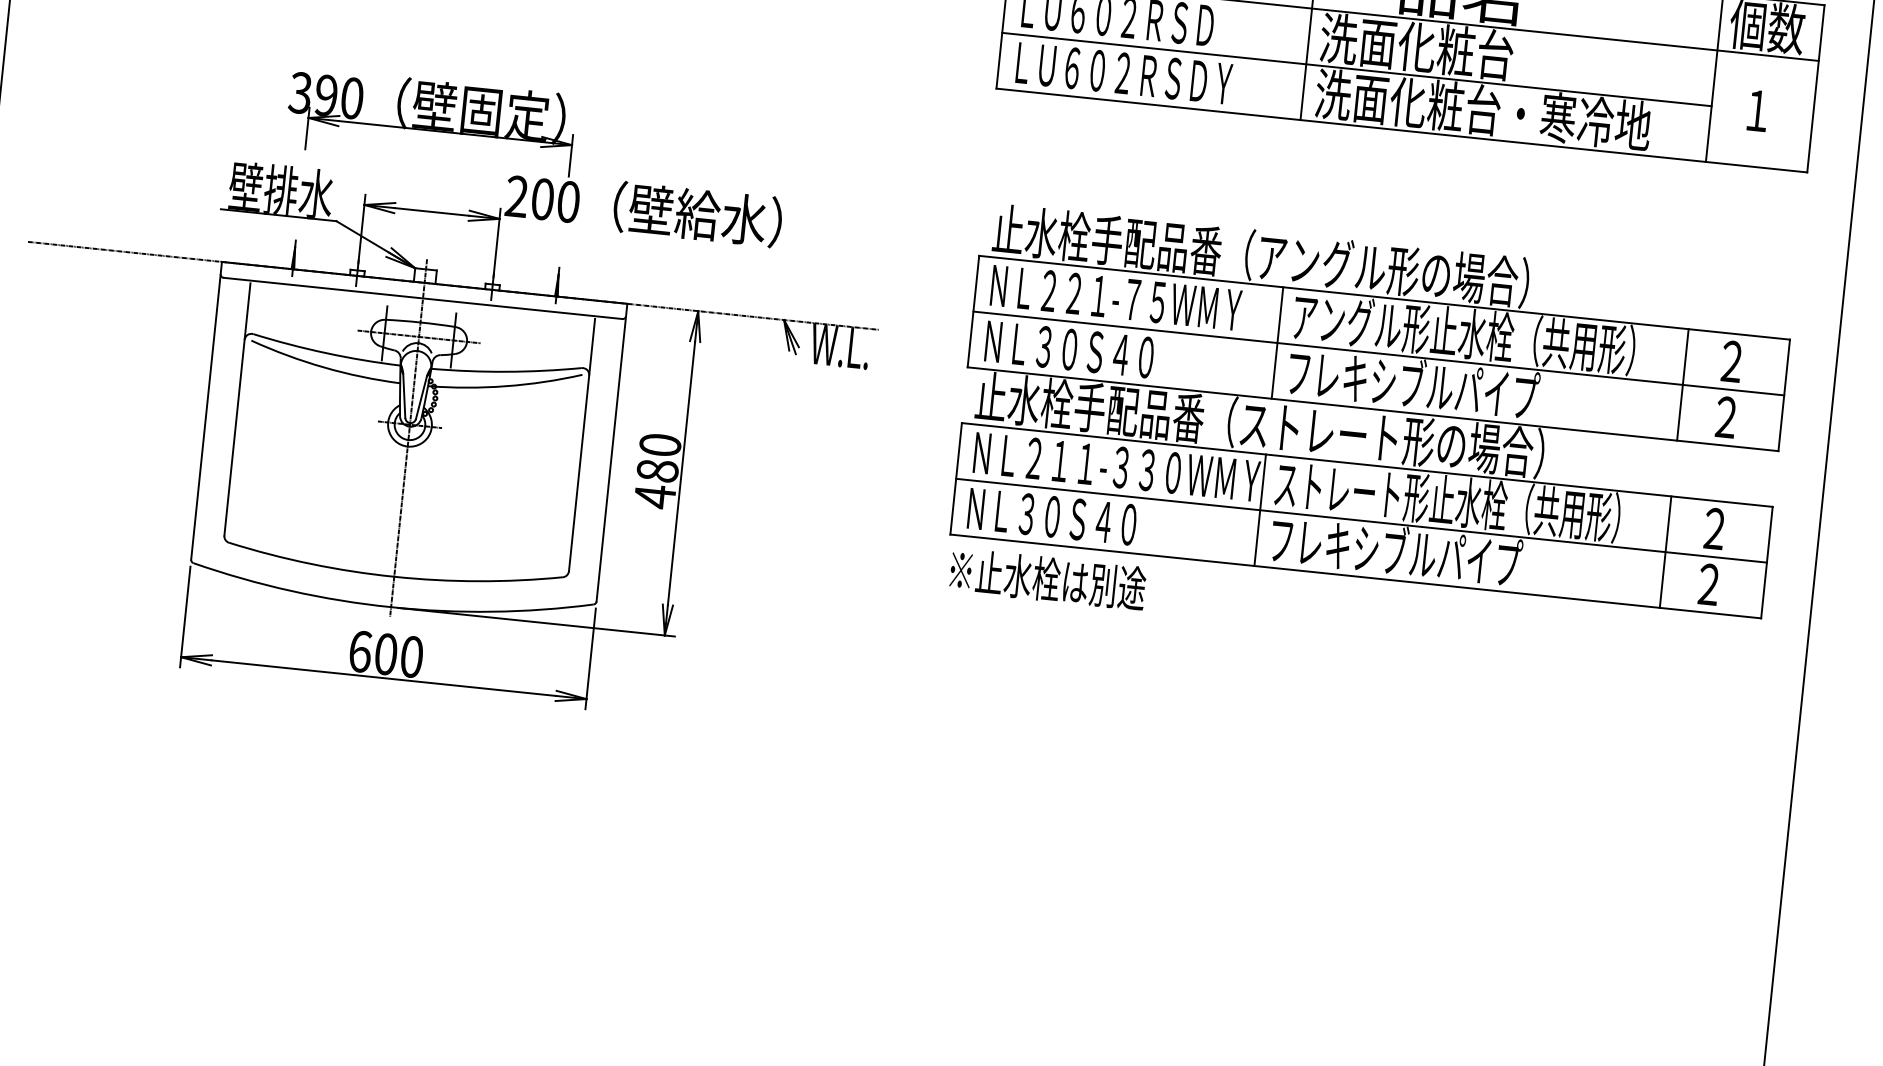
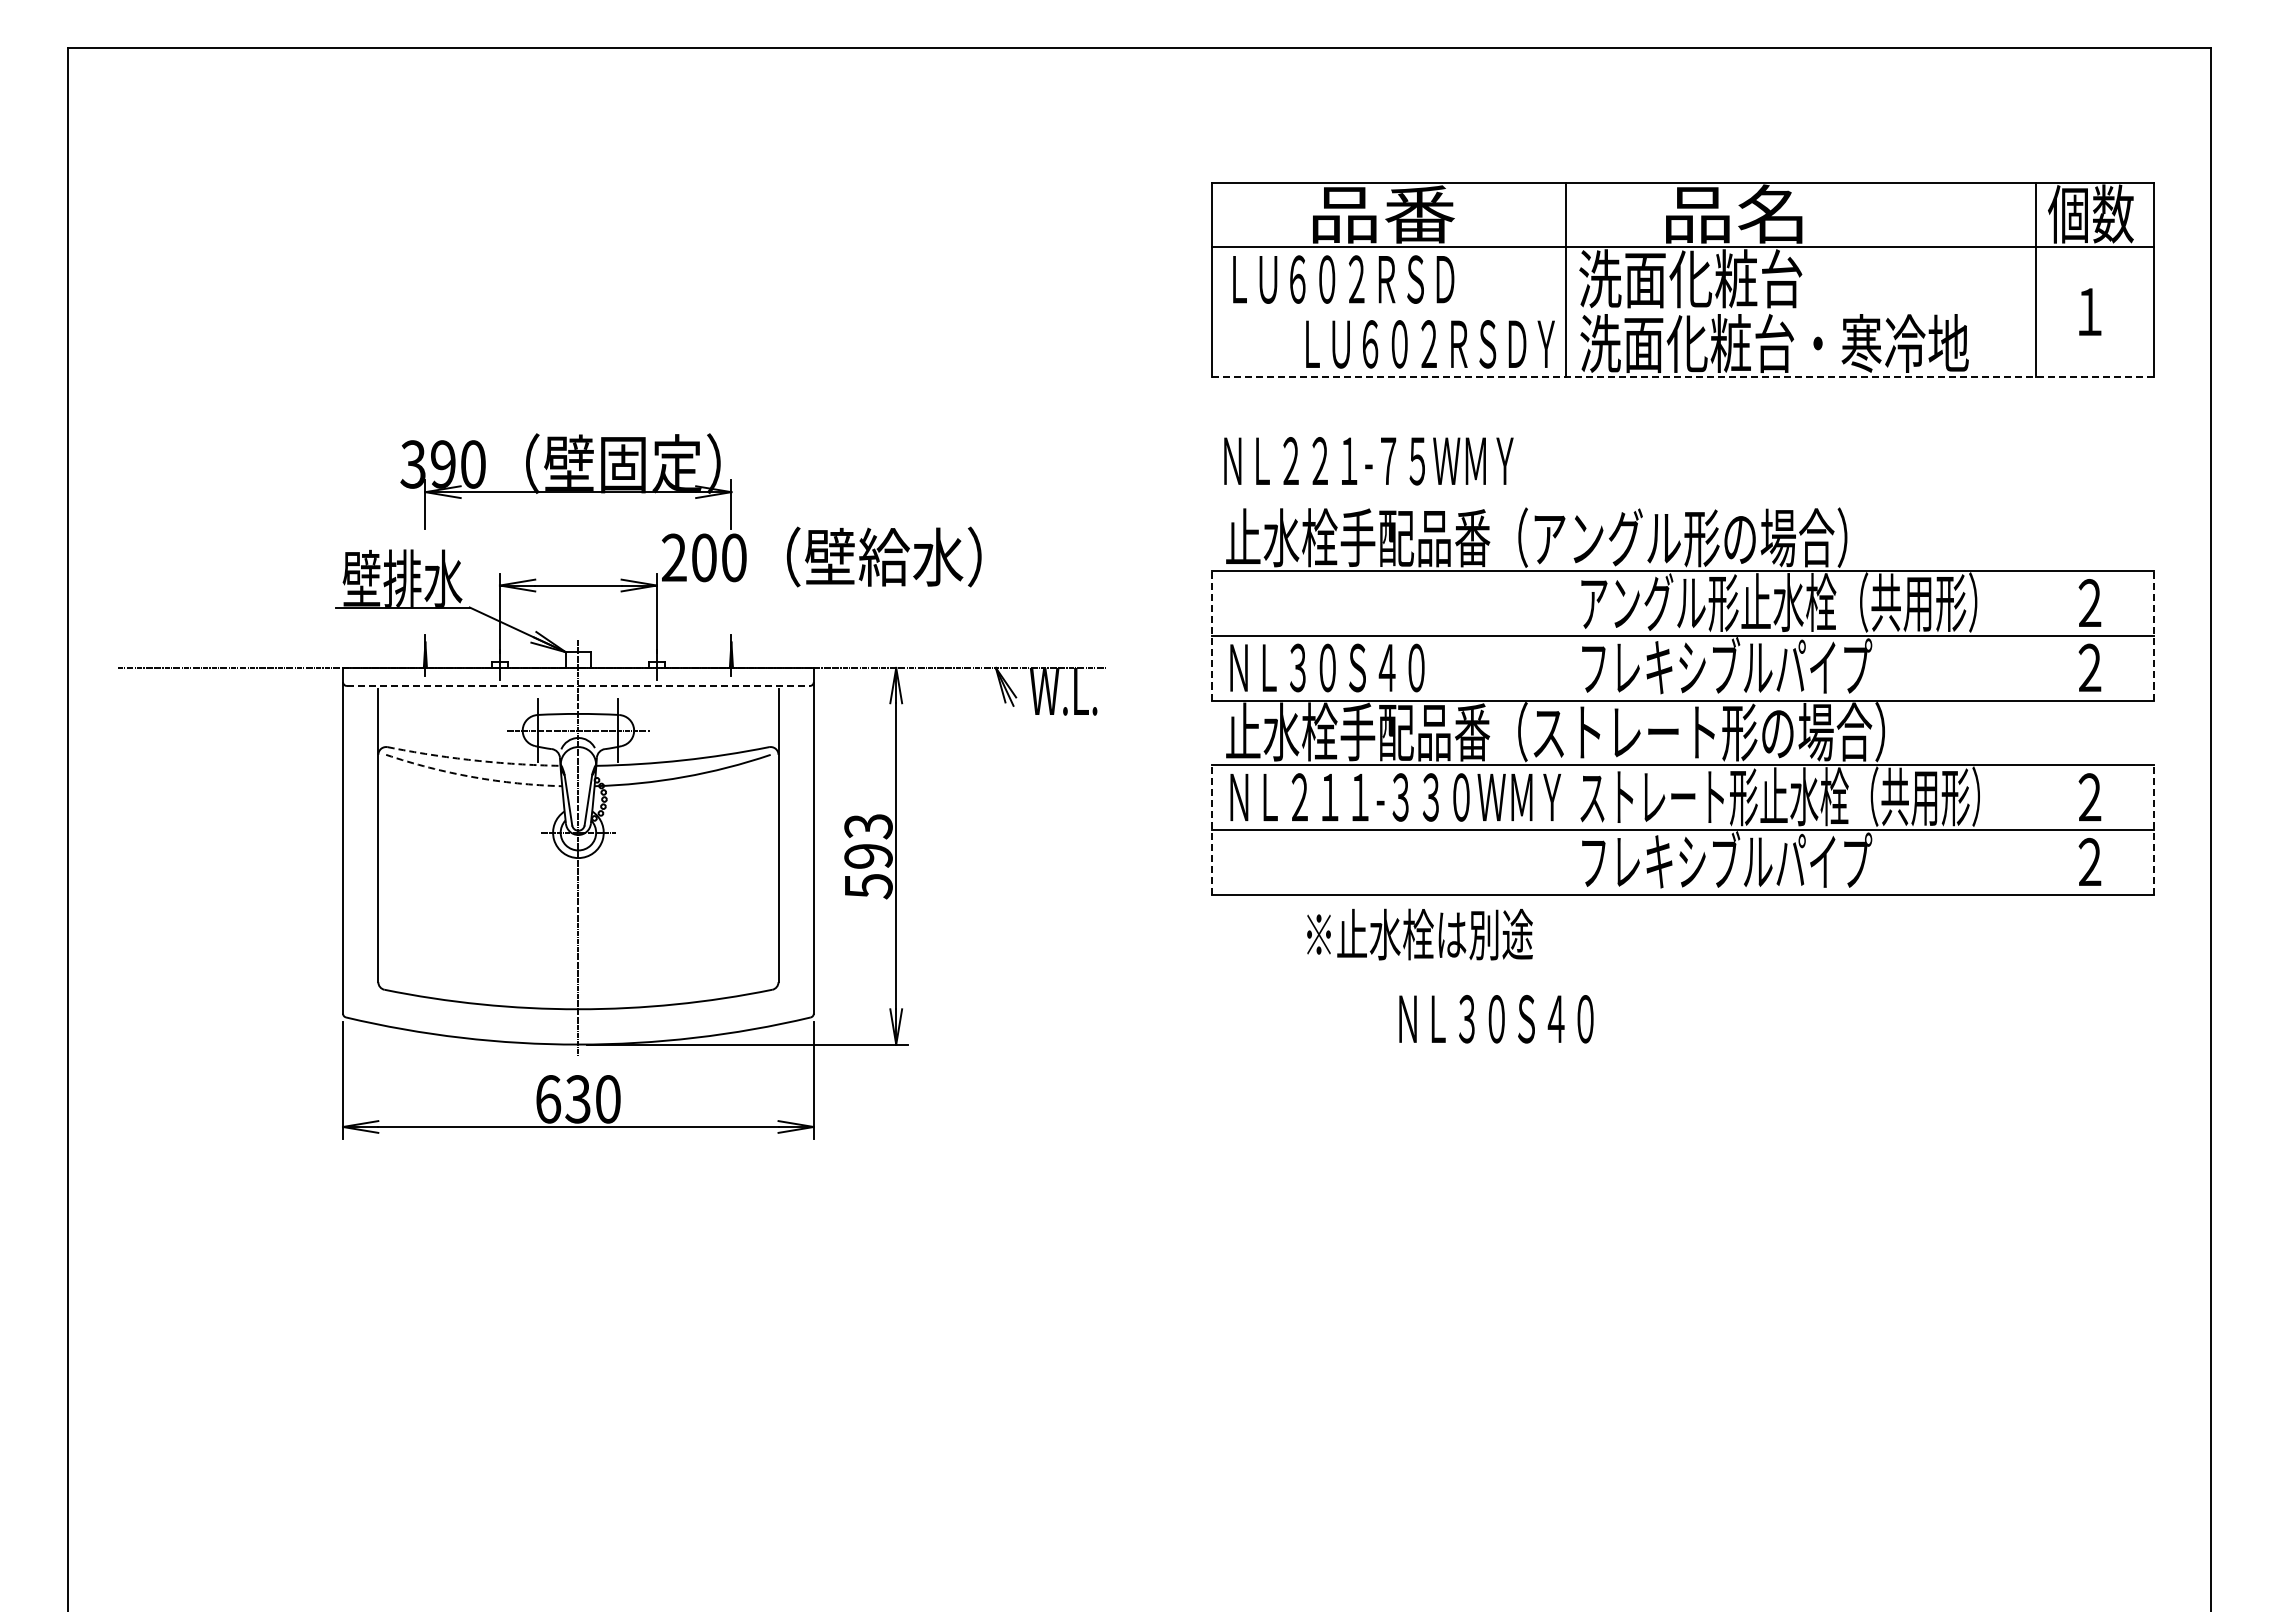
line: (1356, 69) -> (1624, 312), removed
text: (1124, 73) -> (1430, 344), moved
line: (1402, 130) -> (1683, 376), solid -> dashed
line: (423, 298) -> (578, 685), solid -> dashed
text: (1115, 298) -> (1368, 461), moved
line: (973, 311) -> (1212, 635), solid -> dashed
line: (1277, 342) -> (1565, 635), removed
arc: (326, 353) -> (473, 760), solid -> dashed
arc: (324, 367) -> (473, 777), solid -> dashed
line: (1682, 384) -> (2036, 635), removed
line: (1784, 395) -> (2154, 635), solid -> dashed
text: (657, 471) -> (868, 857), 480 -> 593
line: (956, 478) -> (1212, 829), solid -> dashed
line: (1260, 509) -> (1565, 829), removed
text: (1052, 517) -> (1496, 1019), moved
line: (1665, 551) -> (2036, 829), removed
line: (1767, 562) -> (2154, 829), solid -> dashed
text: (1047, 579) -> (1419, 934), moved
text: (385, 654) -> (577, 1099), 600 -> 630

